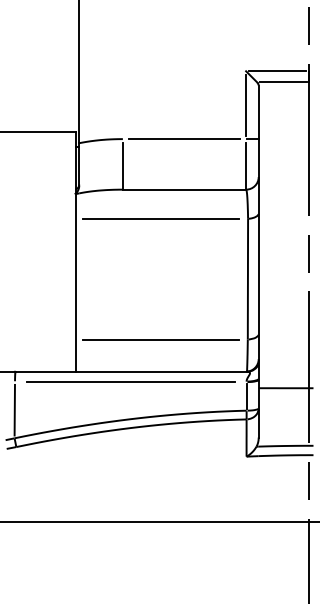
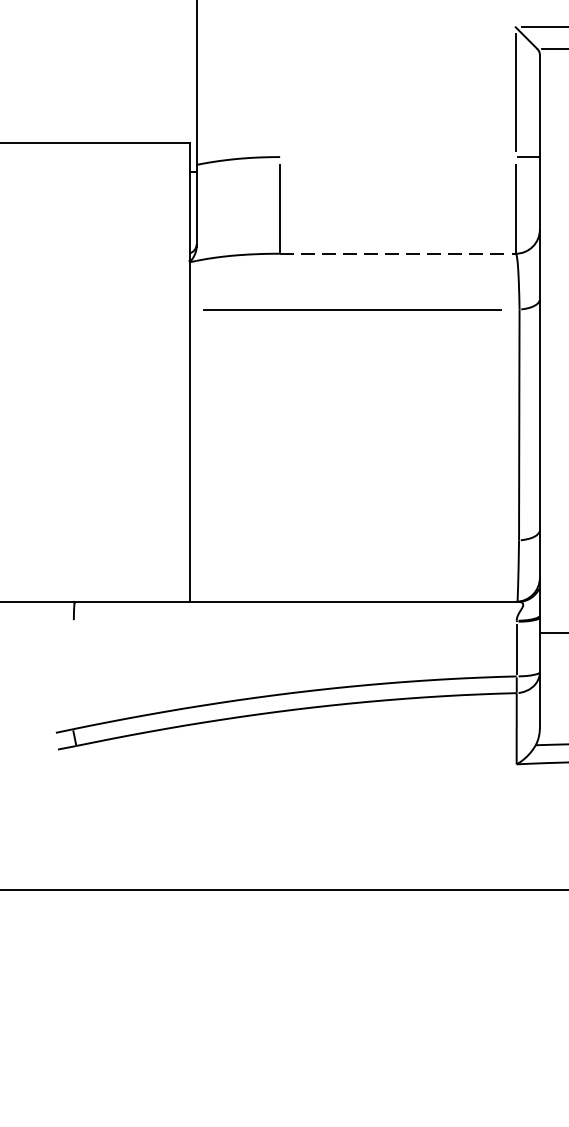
line: (184, 139) -> (397, 157), removed
line: (184, 189) -> (397, 253), solid -> dashed
line: (160, 339) -> (352, 540), removed
line: (130, 382) -> (294, 622), removed
line: (14, 409) -> (72, 674), removed

